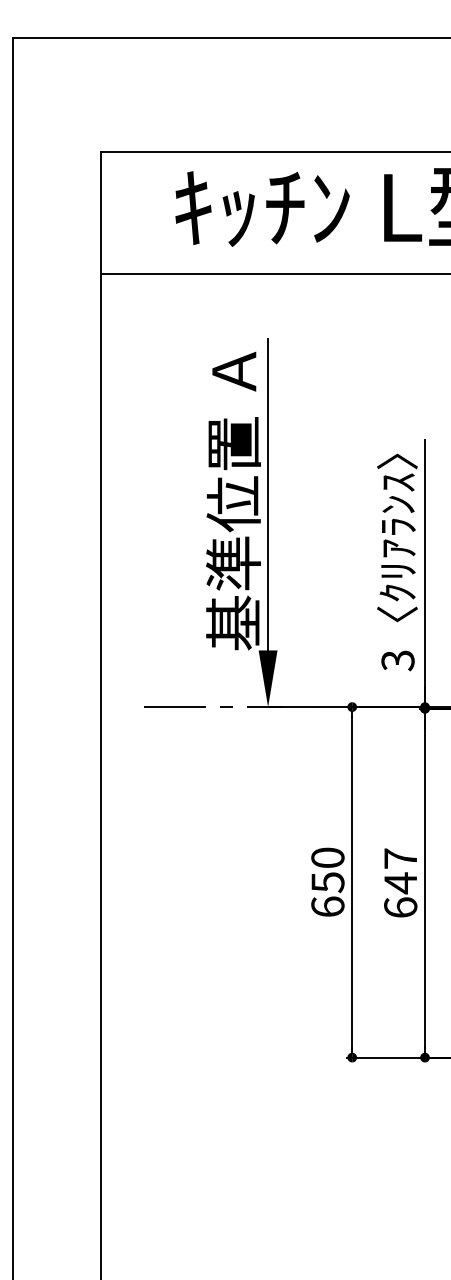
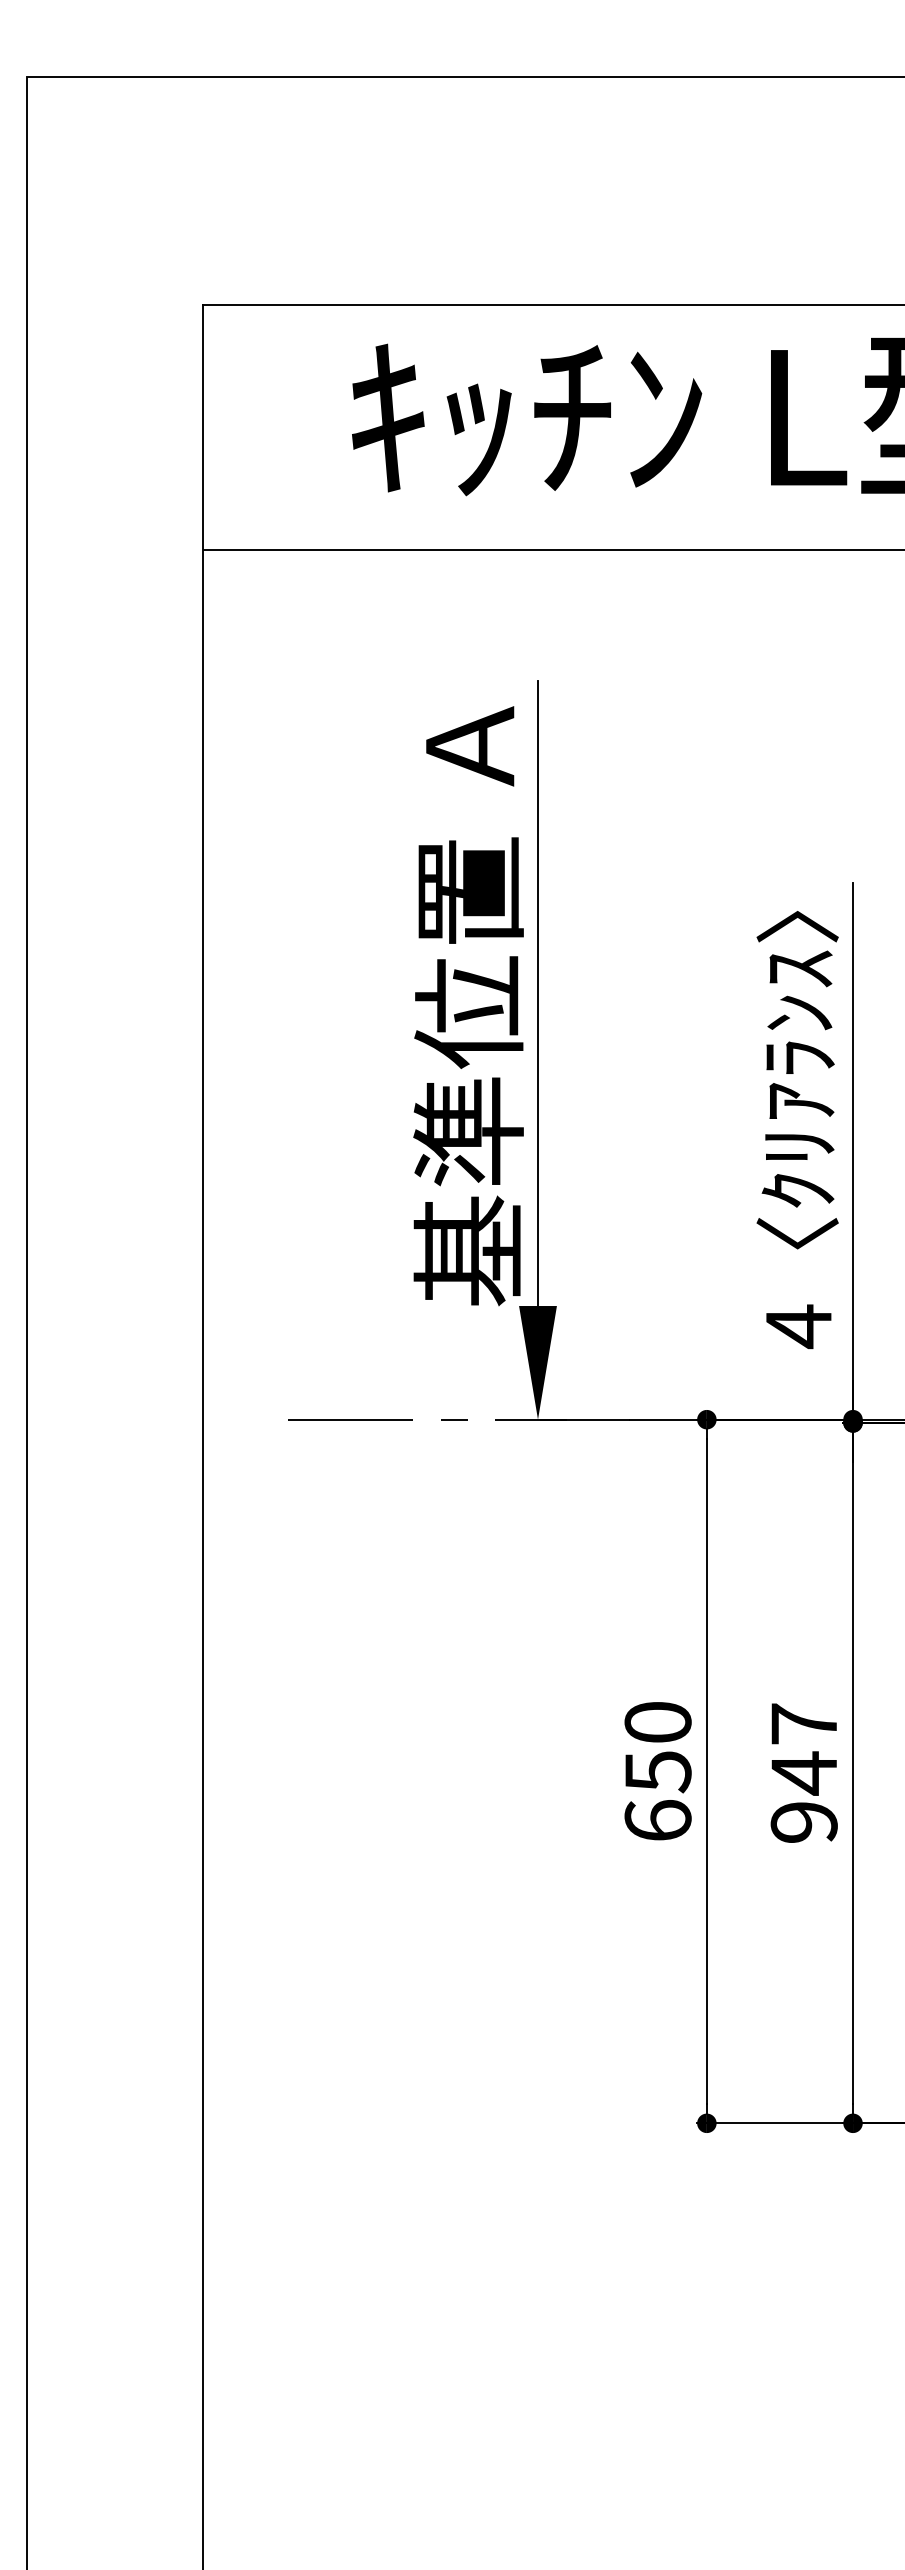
text: (397, 660) -> (797, 1326), 3 -> 4
text: (400, 907) -> (803, 1821), 647 -> 947

